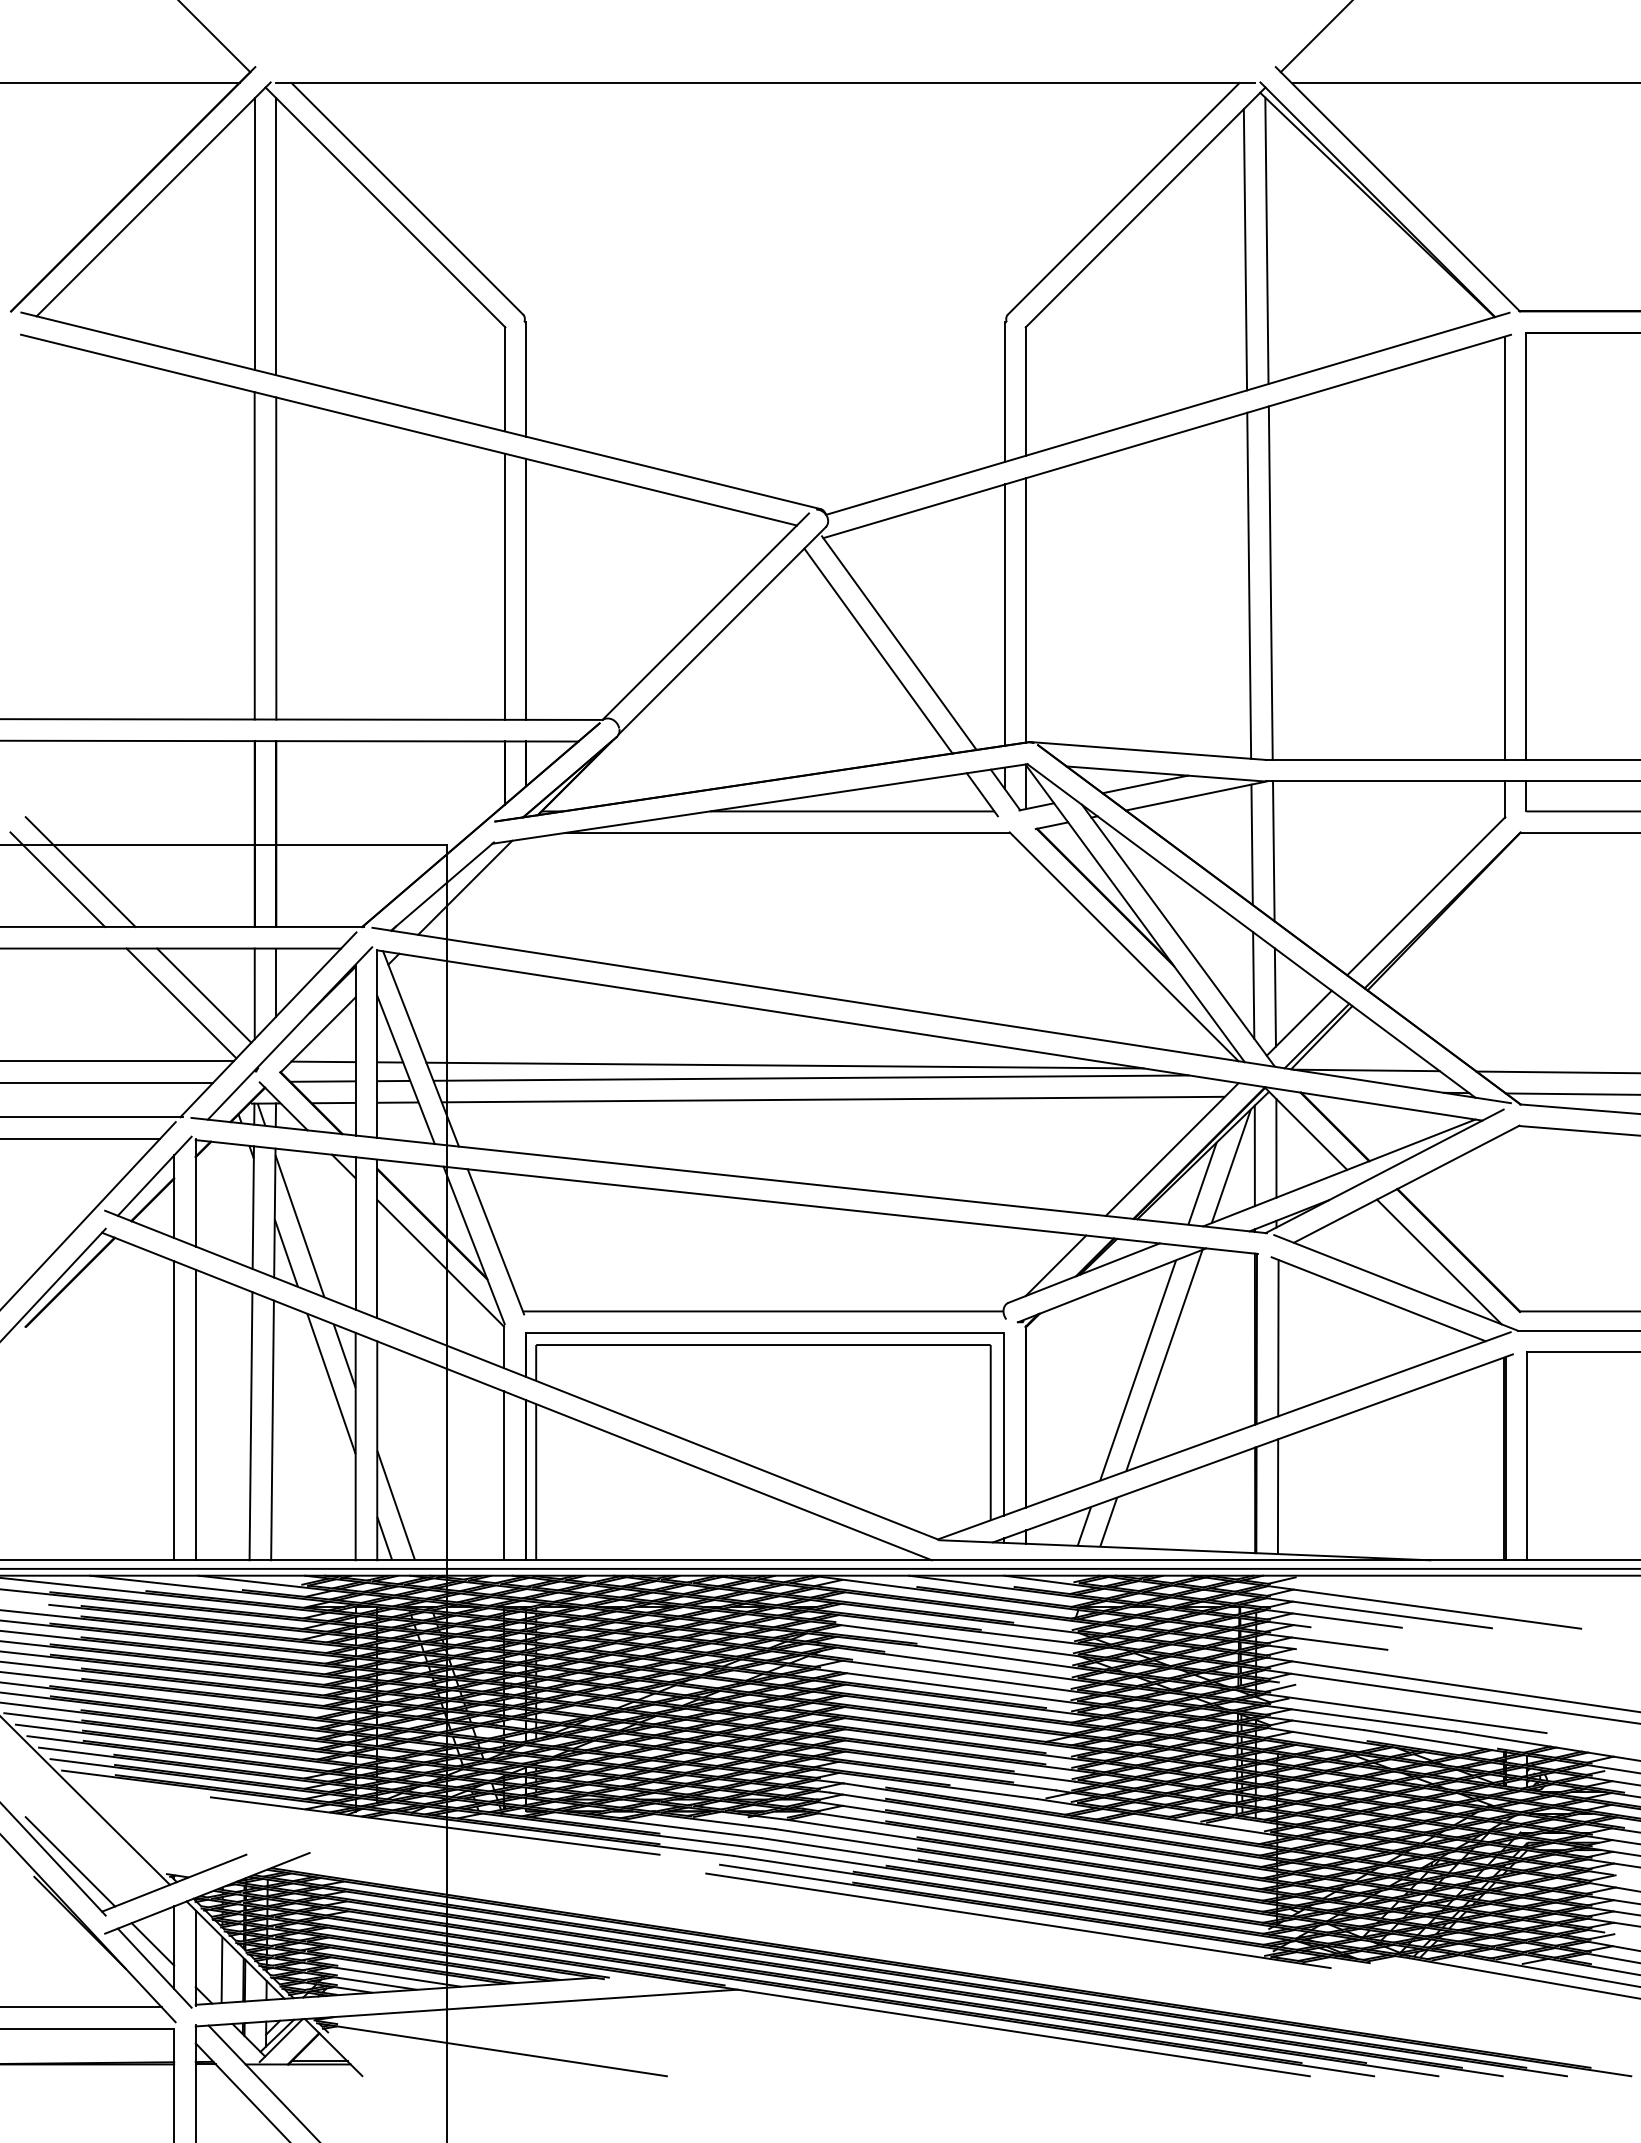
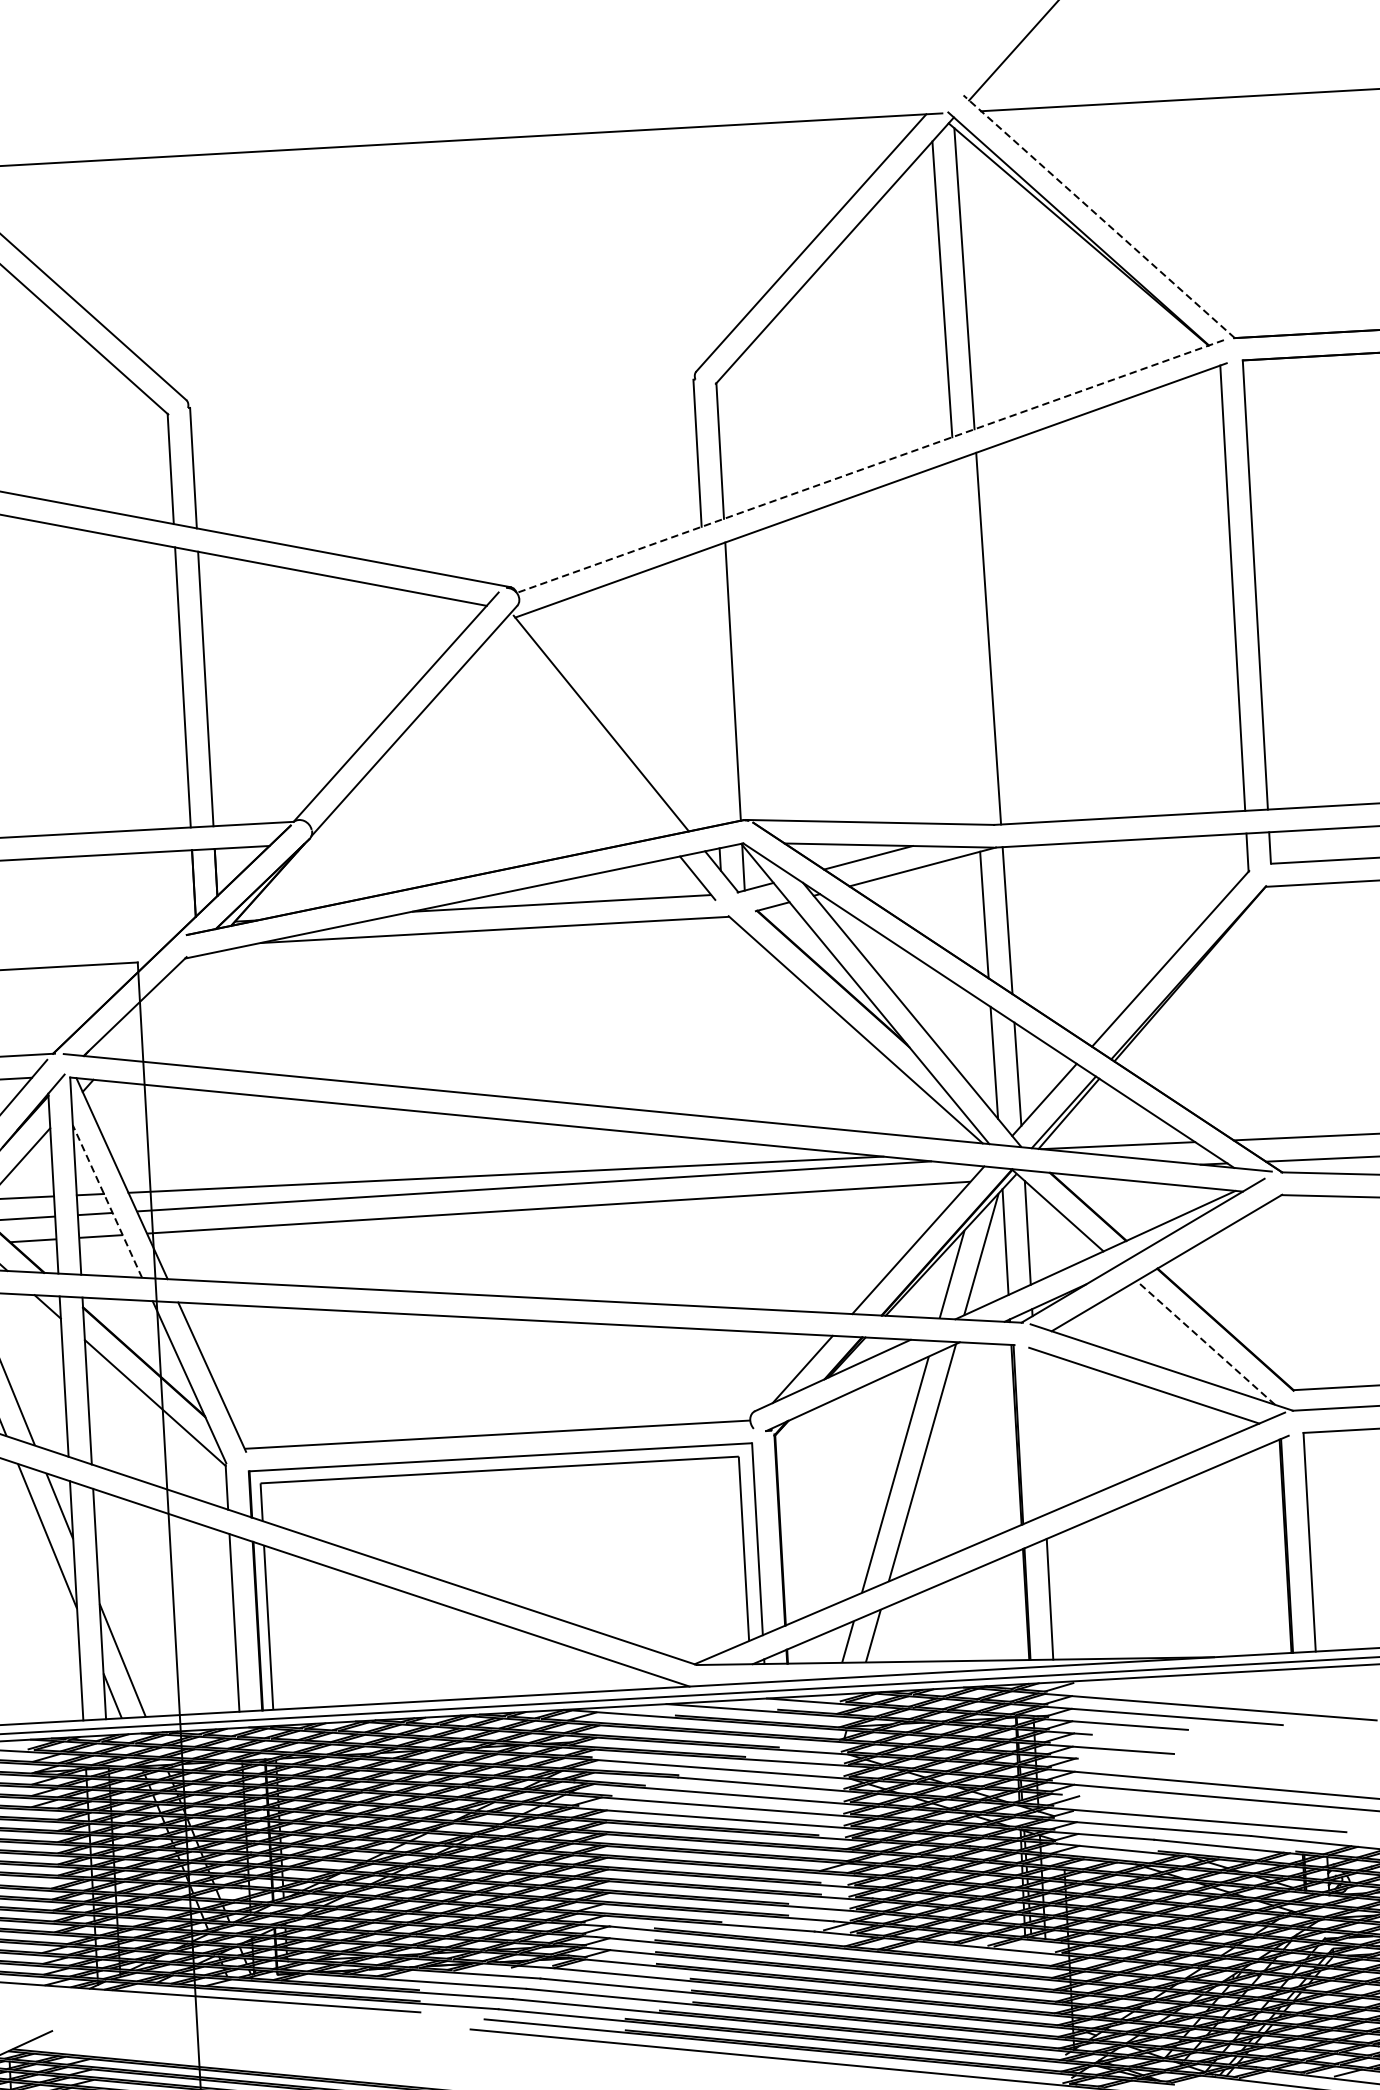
line: (1397, 189) -> (1098, 217), solid -> dashed
line: (1167, 413) -> (869, 466), solid -> dashed
line: (1249, 585) -> (966, 642), removed
line: (1004, 614) -> (710, 687), removed
line: (878, 650) -> (579, 732), removed
line: (465, 887) -> (159, 1006), removed
line: (405, 1069) -> (106, 1201), solid -> dashed
line: (1438, 1261) -> (1204, 1342), solid -> dashed
line: (1278, 1337) -> (1041, 1431), removed

